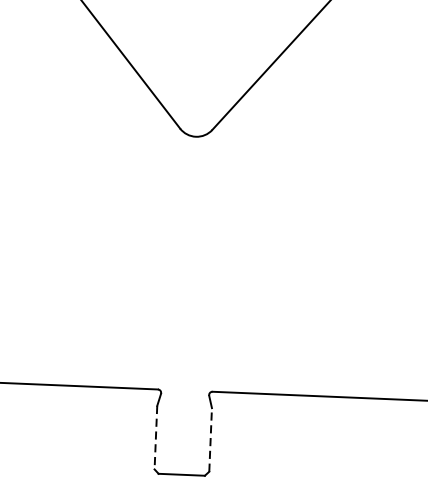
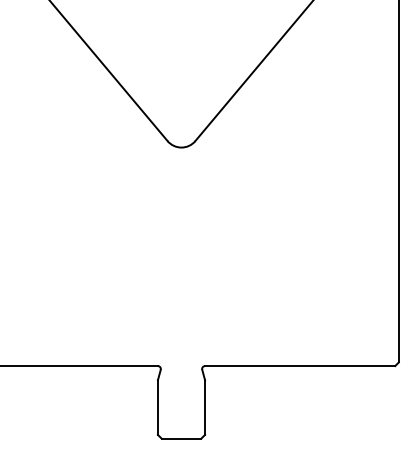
line: (155, 438) -> (157, 408), dashed -> solid
line: (211, 439) -> (205, 407), dashed -> solid

